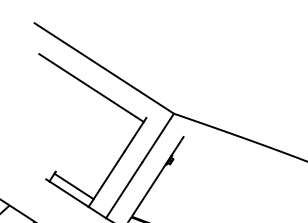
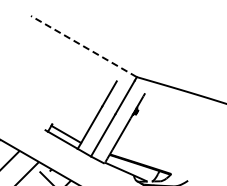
line: (103, 68) -> (83, 46), solid -> dashed
line: (91, 88) -> (75, 61), removed

